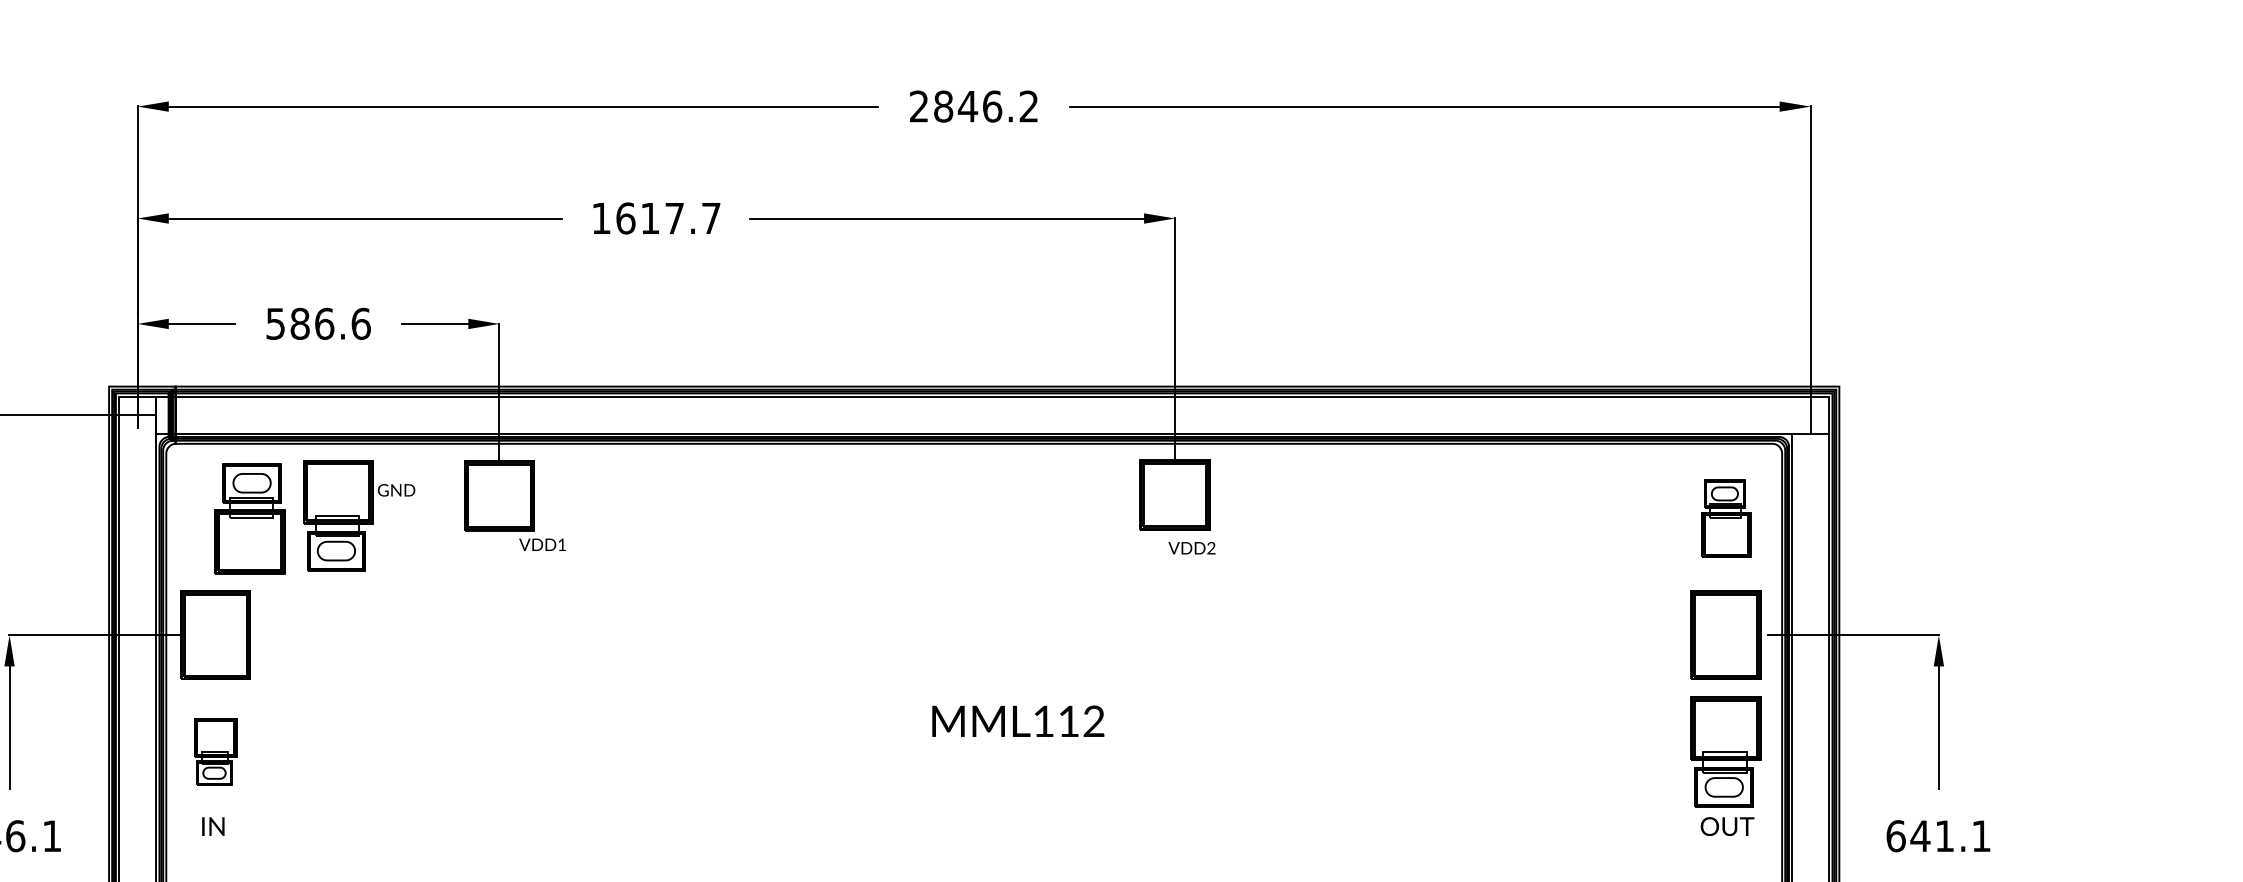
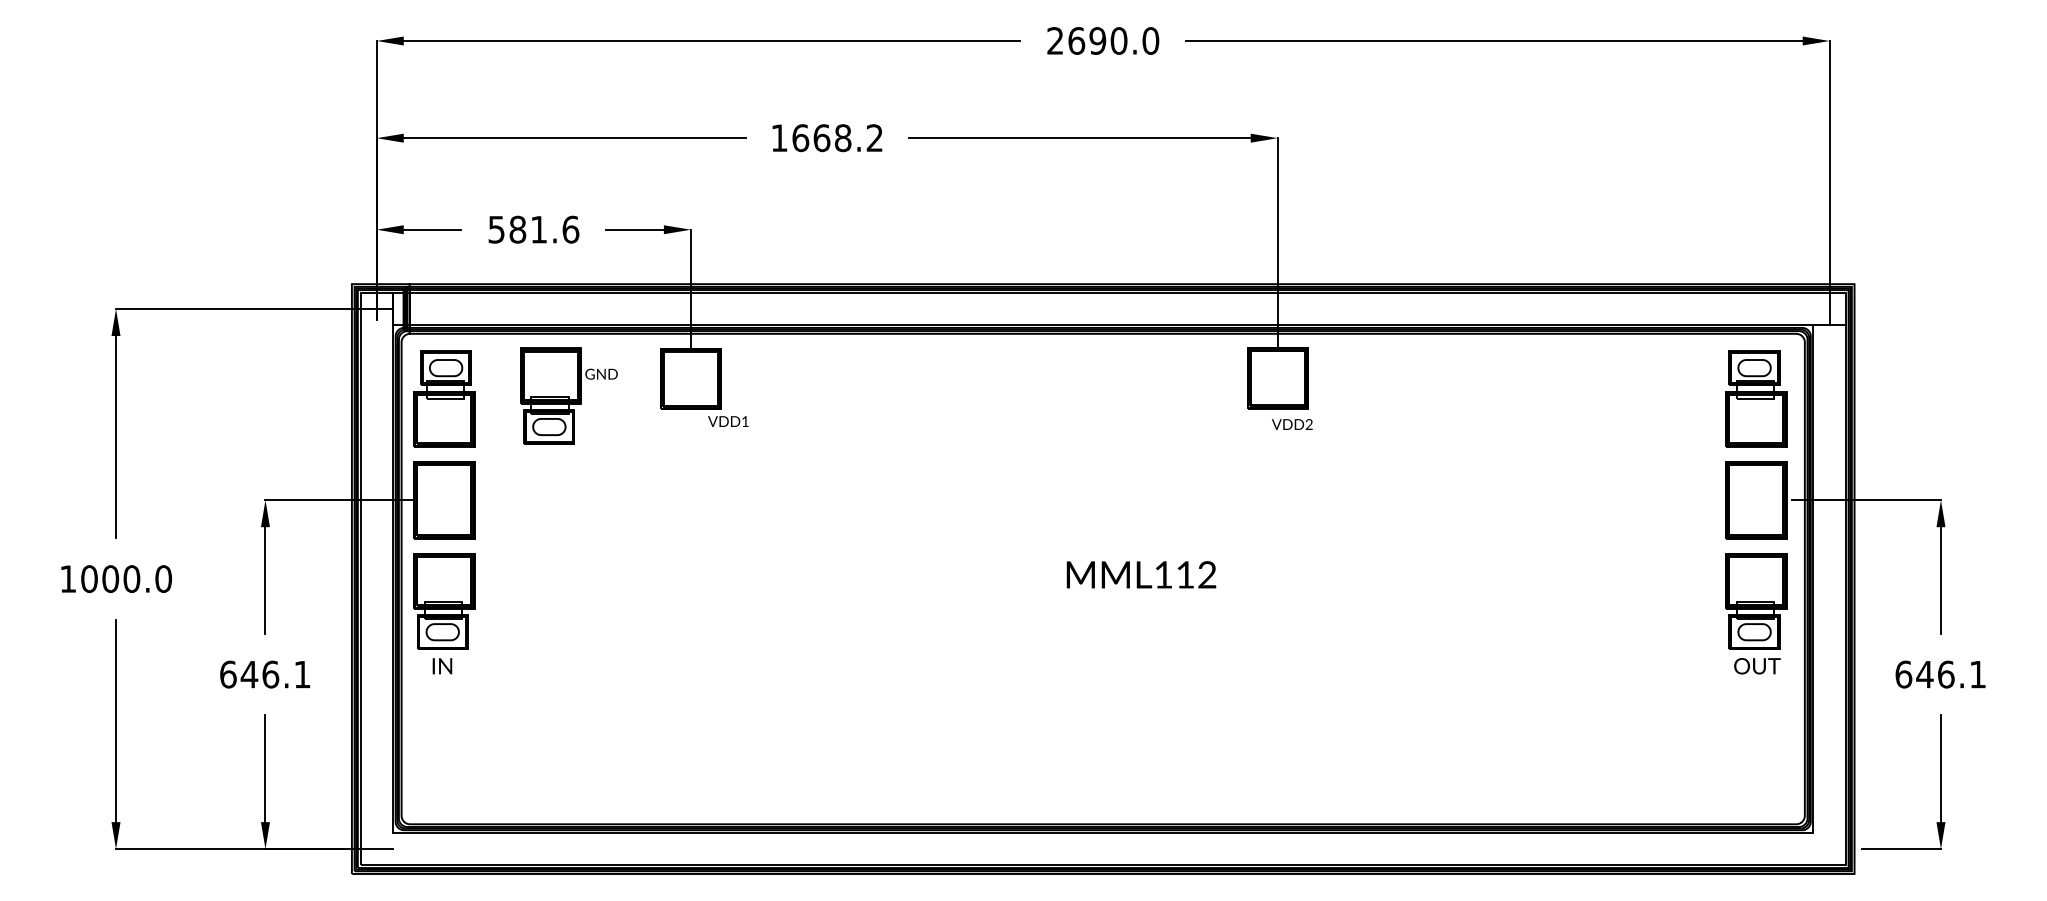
text: (986, 106) -> (1113, 40), 2846.2 -> 2690.0
text: (679, 218) -> (847, 138), 1617.7 -> 1668.2
text: (323, 323) -> (538, 229), 586.6 -> 581.6
part: (250, 518) -> (444, 398), moved
part: (1726, 518) -> (1756, 398), size x1.43
part: (215, 752) -> (444, 601), size x1.67
text: (1945, 836) -> (1946, 674), 641.1 -> 646.1

